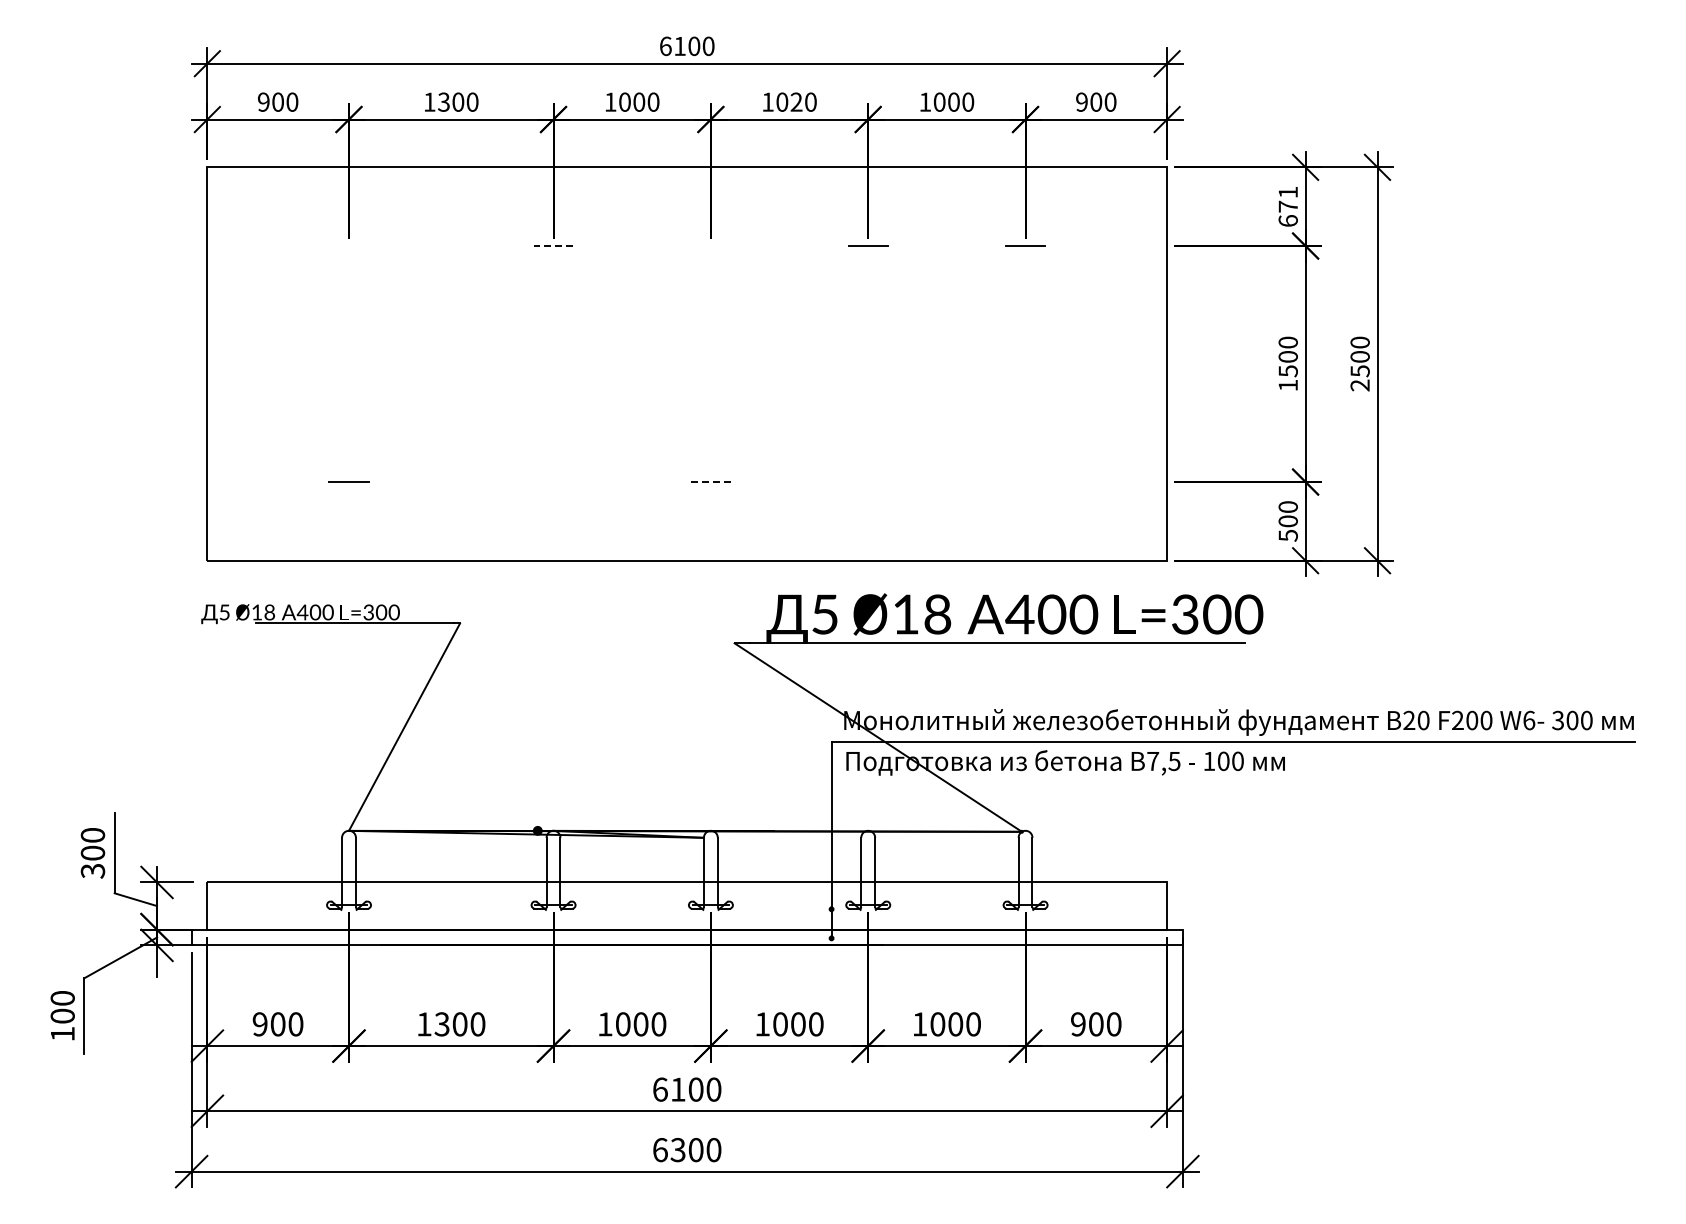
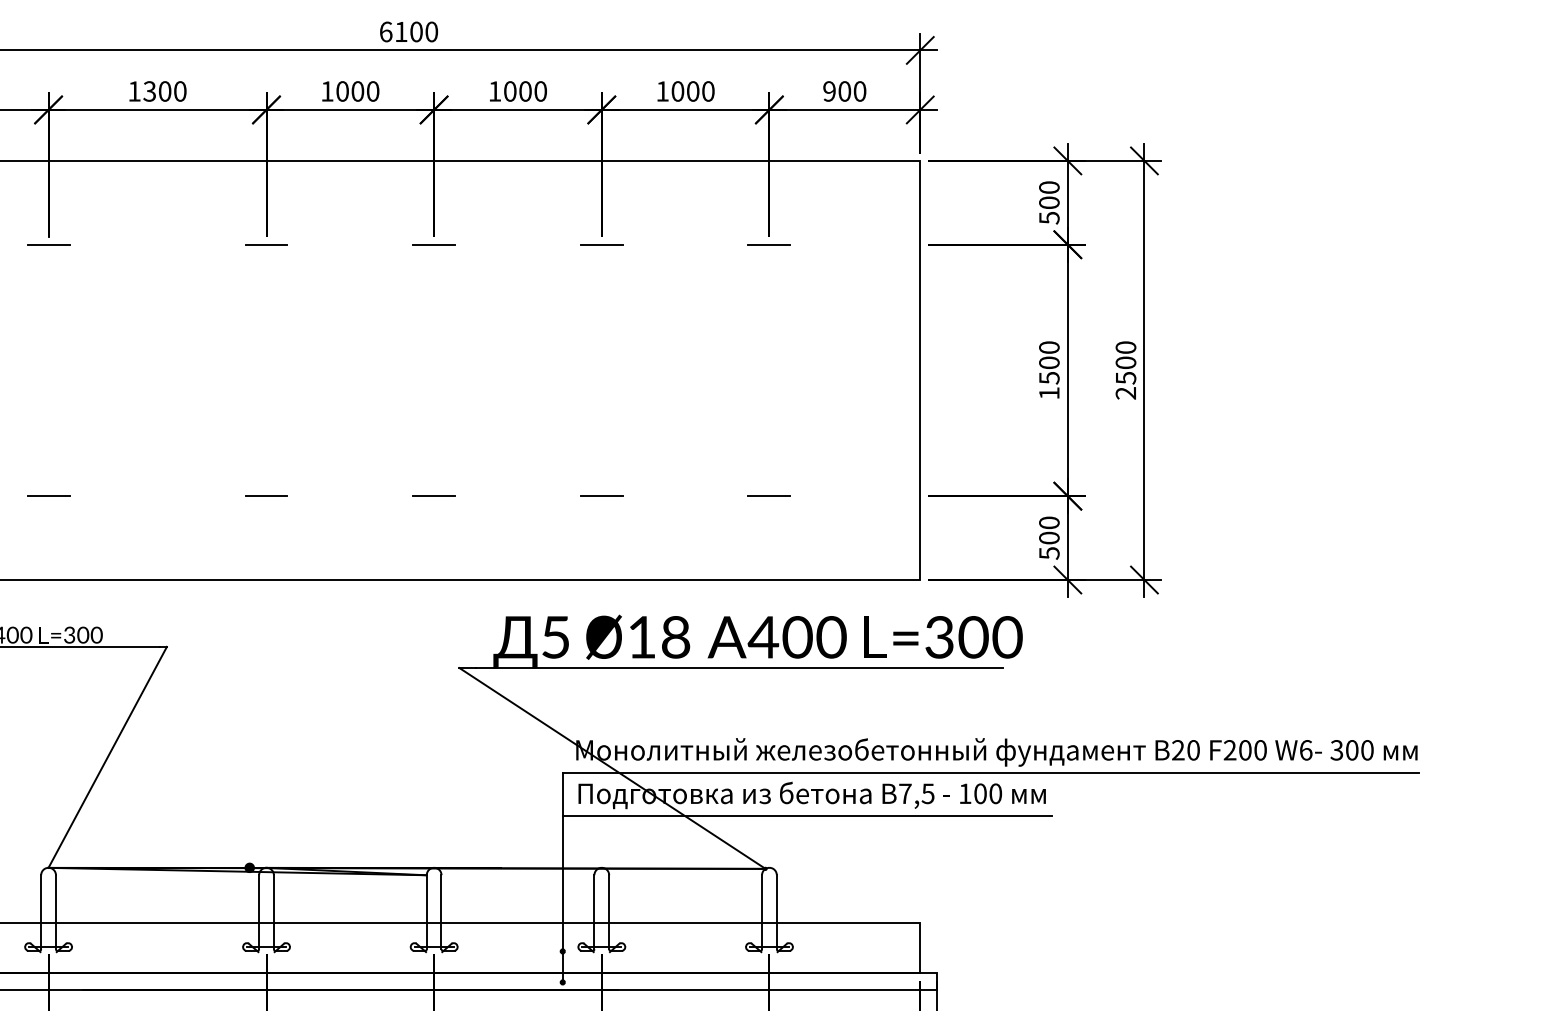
text: (796, 101) -> (525, 90), 1020 -> 1000
text: (1287, 206) -> (1048, 202), 671 -> 500
line: (348, 245) -> (48, 244), added
line: (553, 245) -> (266, 244), dashed -> solid
line: (710, 245) -> (433, 244), added
line: (553, 481) -> (266, 495), added
line: (710, 481) -> (433, 495), dashed -> solid
line: (868, 481) -> (602, 495), added
line: (1025, 481) -> (769, 495), added
line: (1060, 781) -> (806, 815), added

